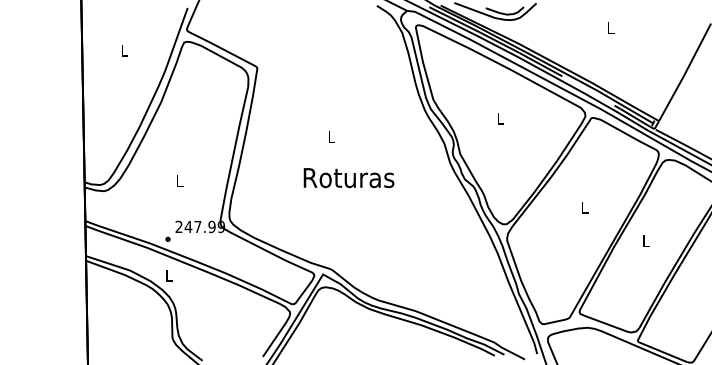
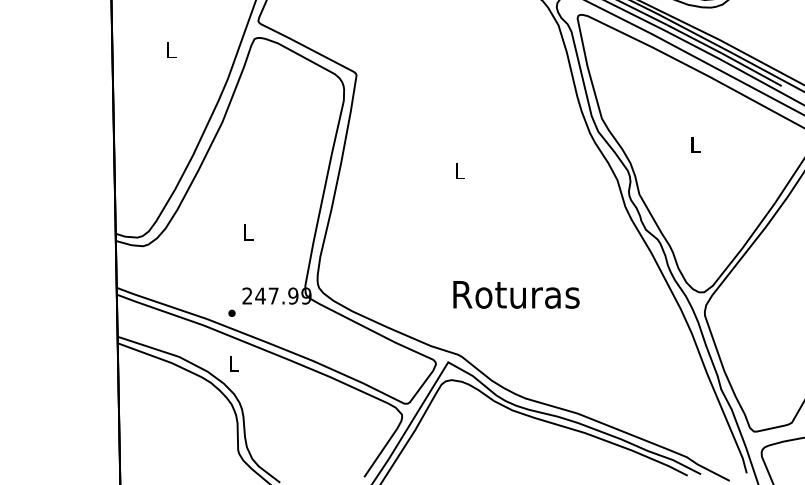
text: (348, 178) -> (515, 295), moved

